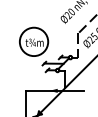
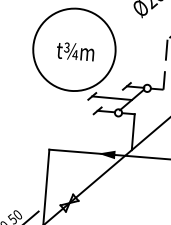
circle: (33, 41) -> (73, 48), size x1.4

